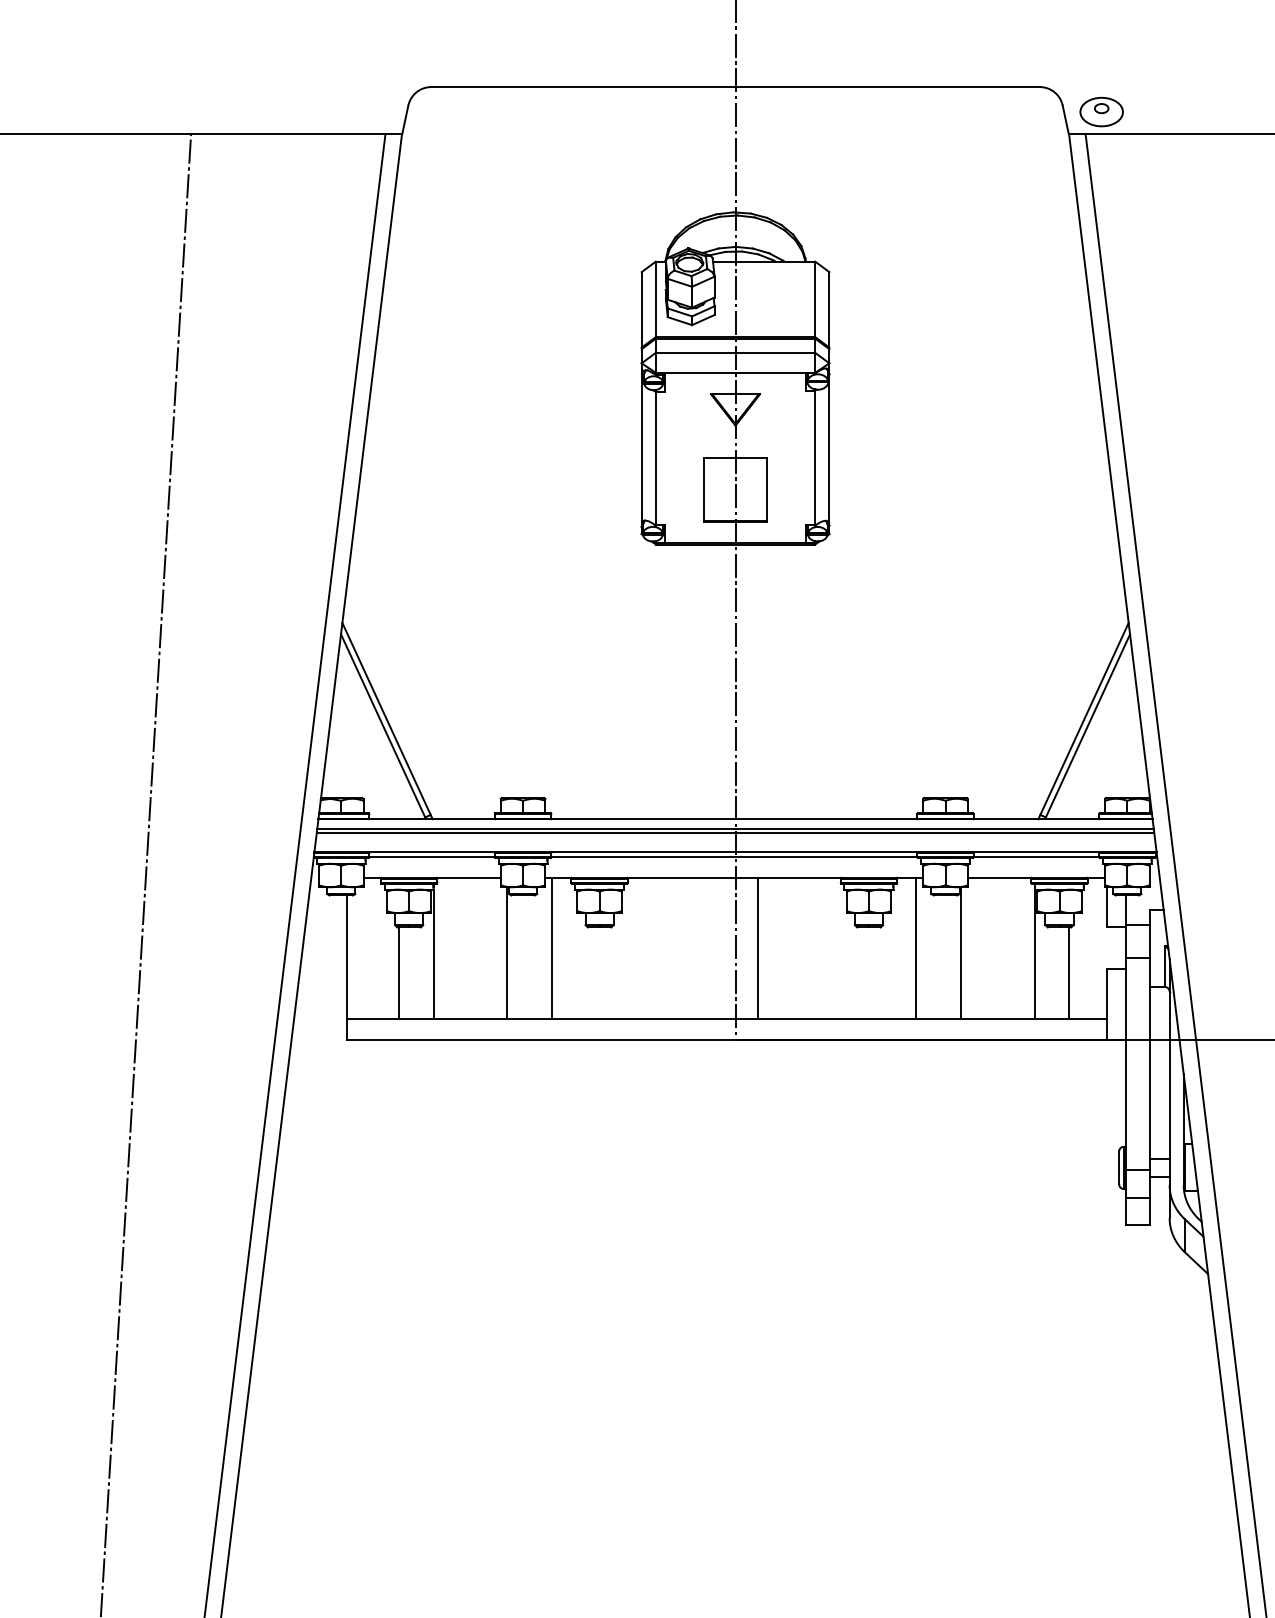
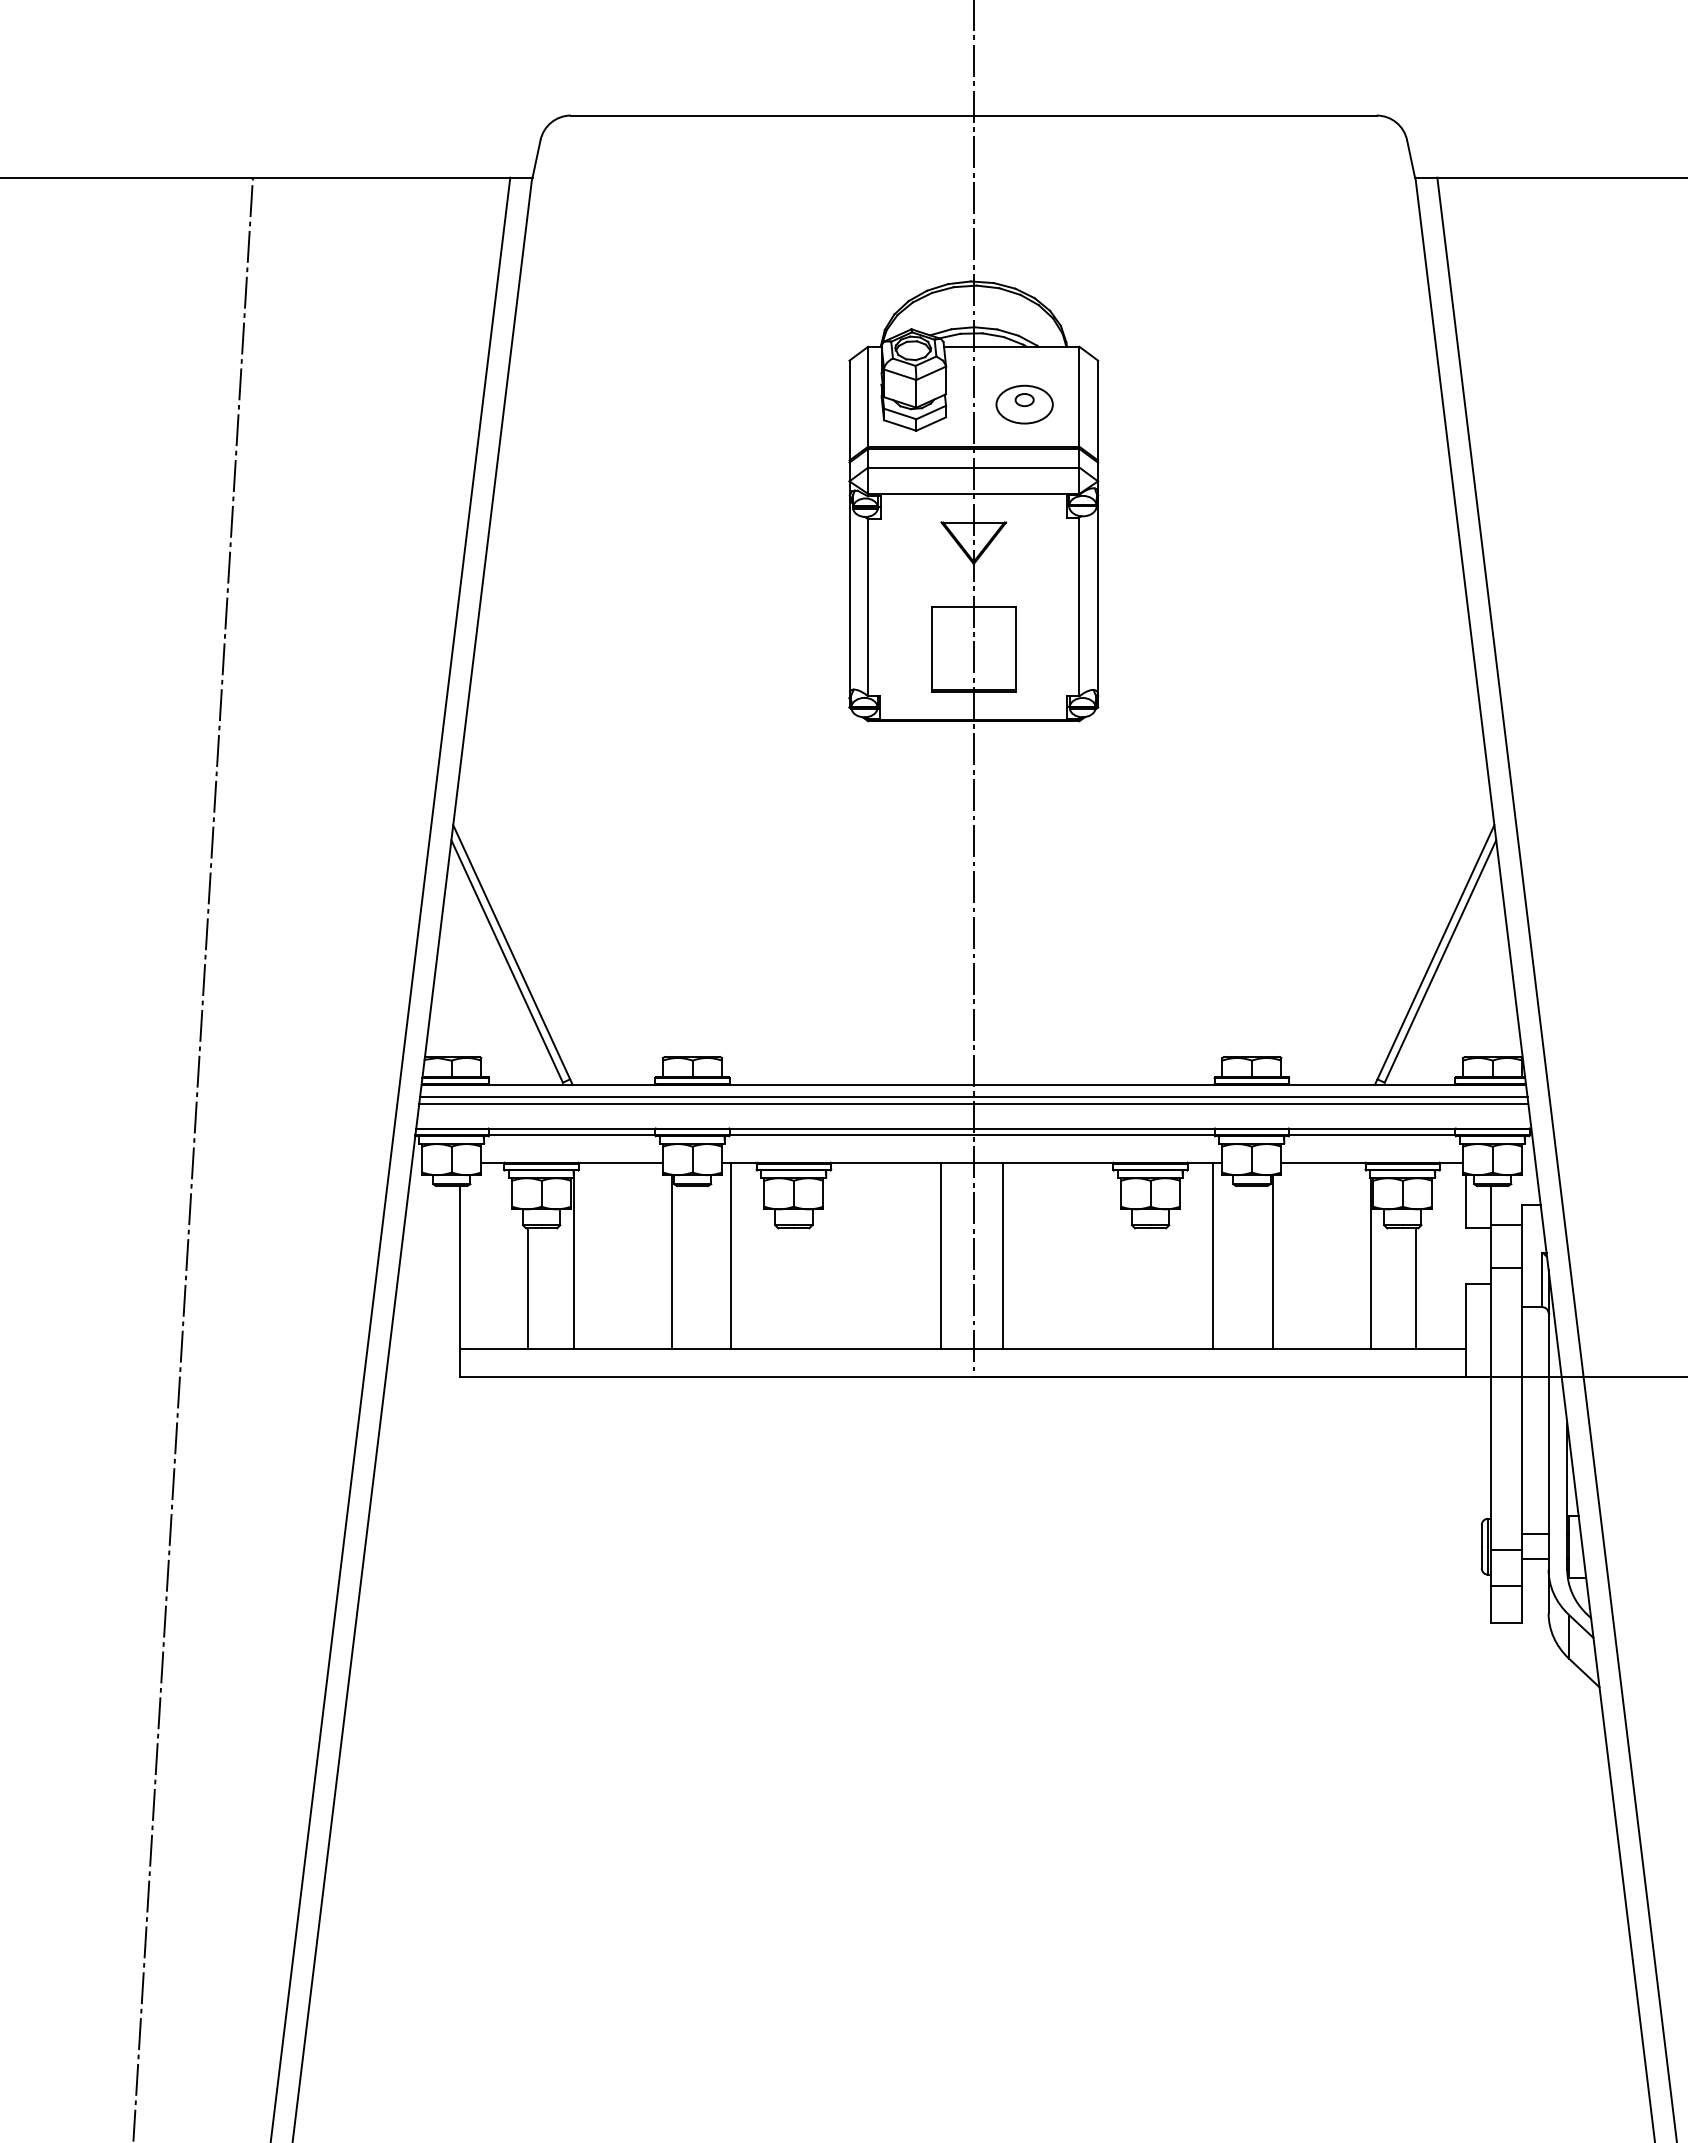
part: (1101, 111) -> (1024, 404), moved
line: (711, 947) -> (941, 1255), added

